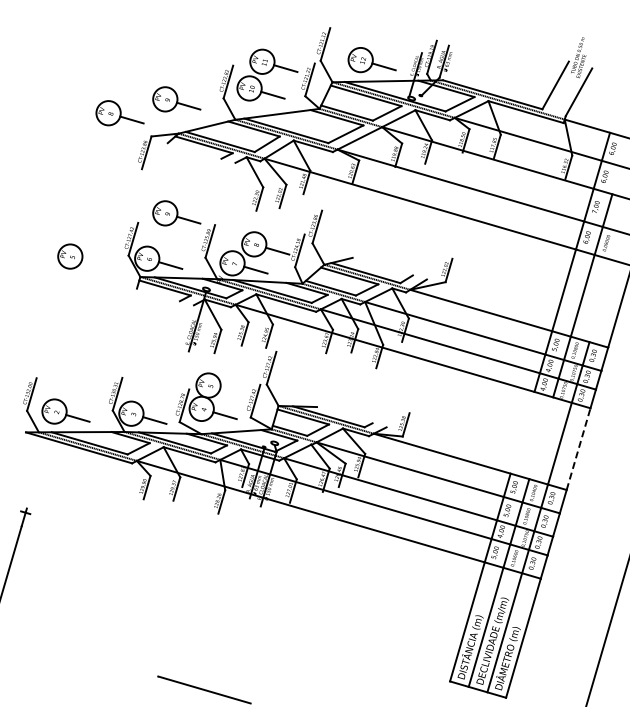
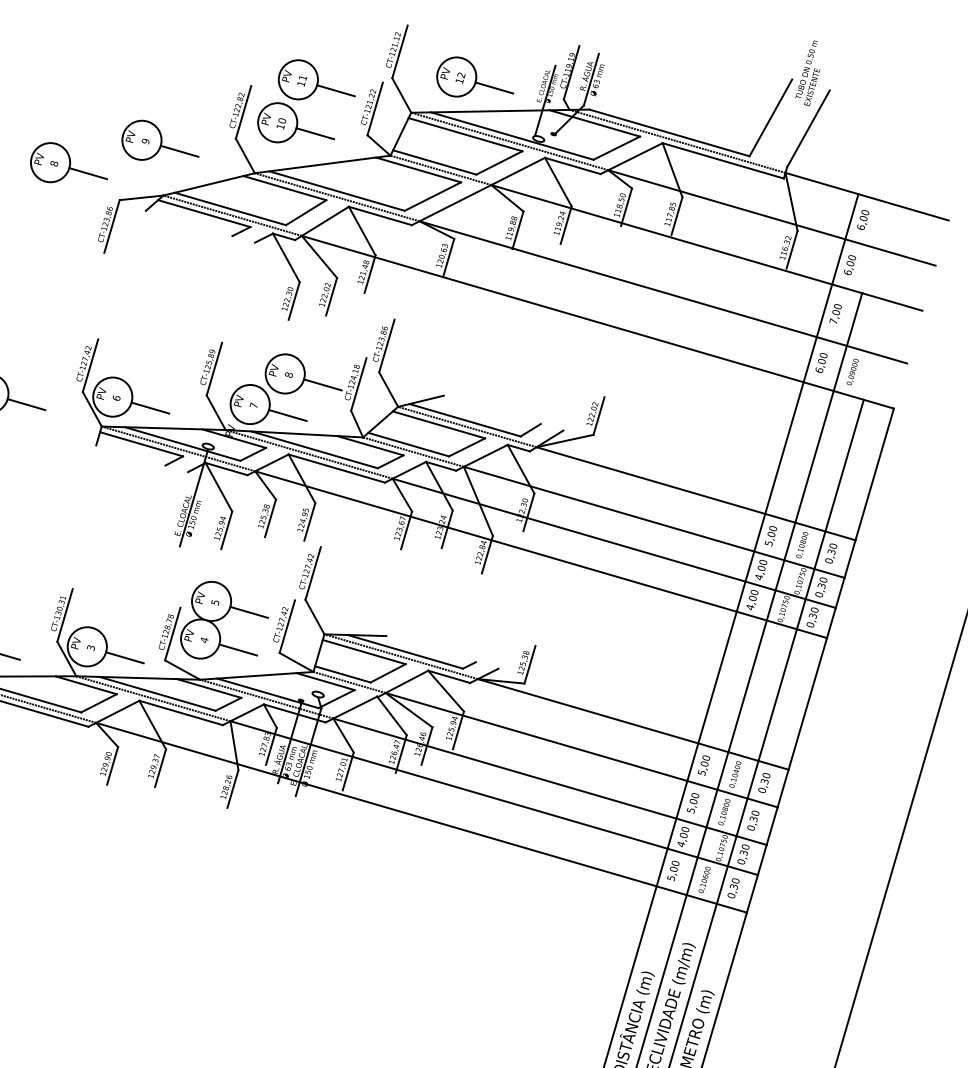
part: (176, 213) -> (159, 324), removed
line: (93, 263) -> (26, 404), added
line: (601, 301) -> (844, 466), added
line: (231, 391) -> (248, 611), added
line: (522, 432) -> (717, 677), added
line: (541, 438) -> (748, 686), added
line: (578, 449) -> (807, 704), dashed -> solid

